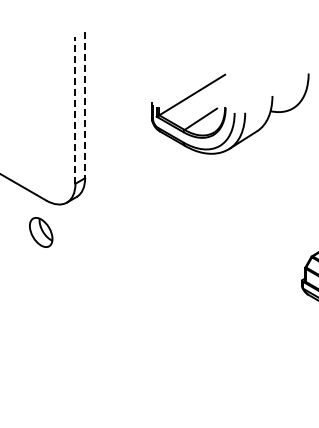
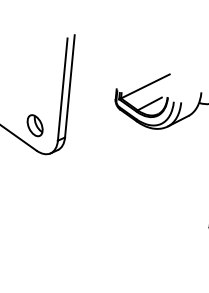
line: (85, 105) -> (70, 86), dashed -> solid
line: (75, 110) -> (62, 89), dashed -> solid
part: (41, 232) -> (35, 125), moved

